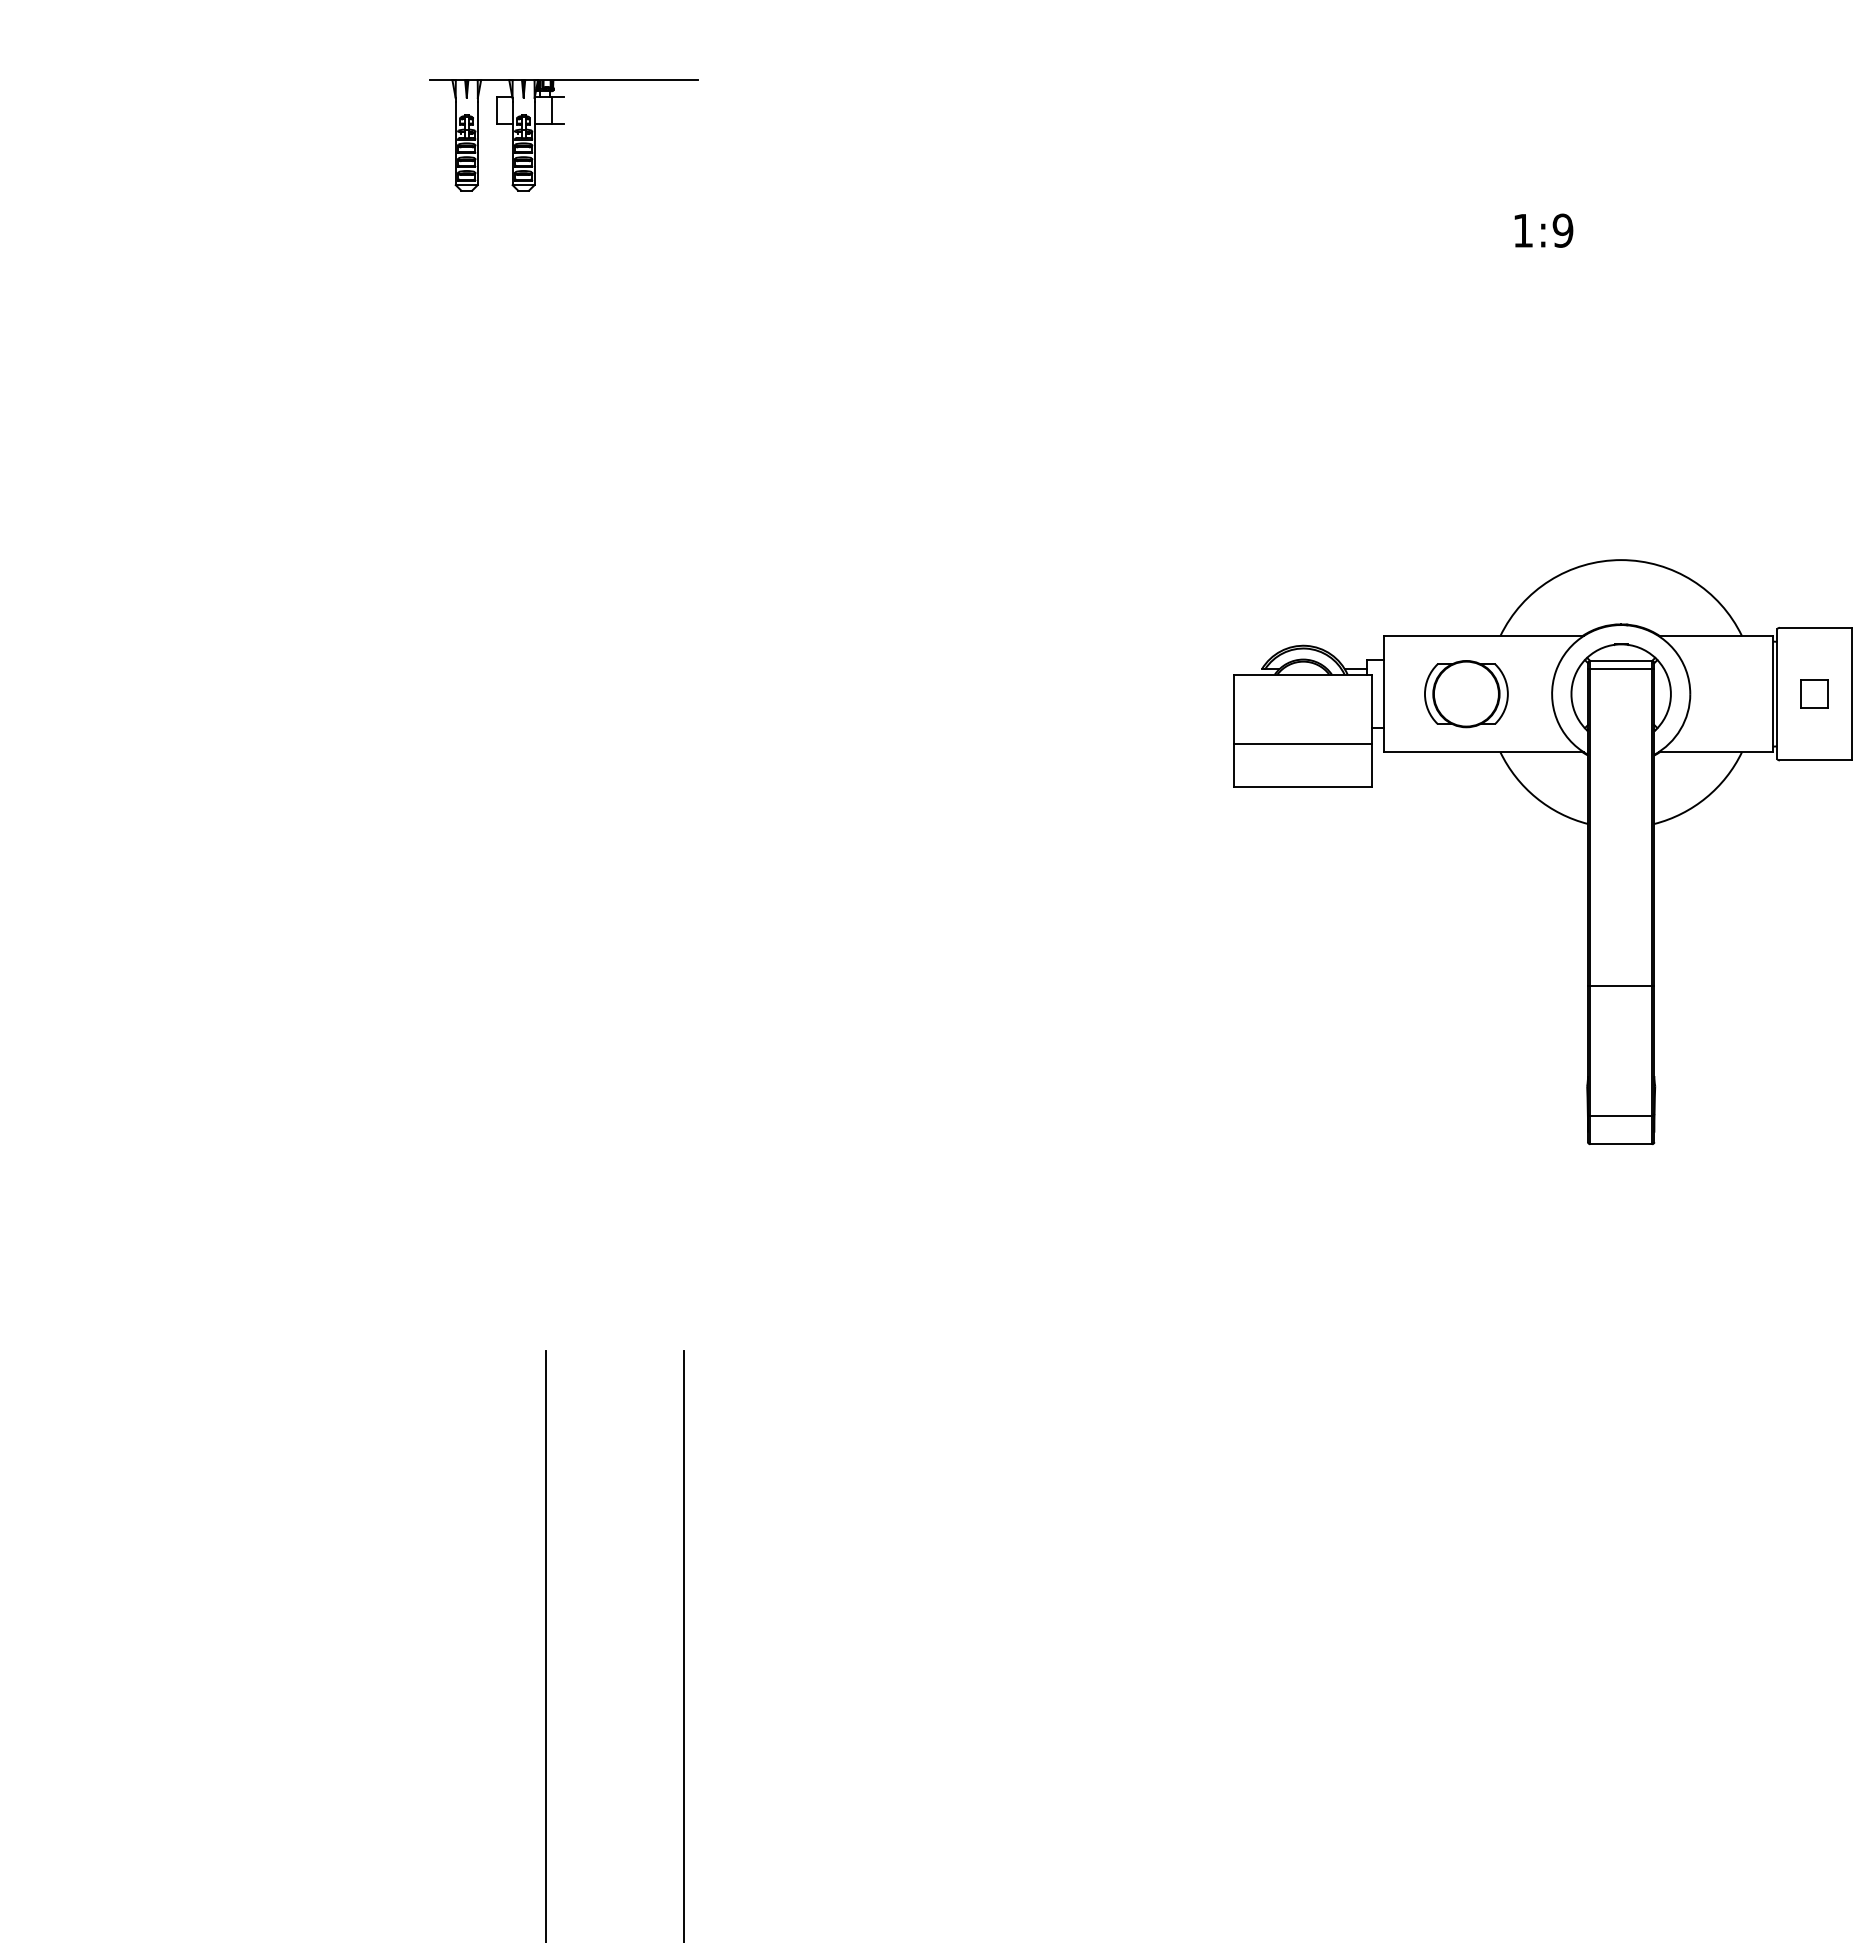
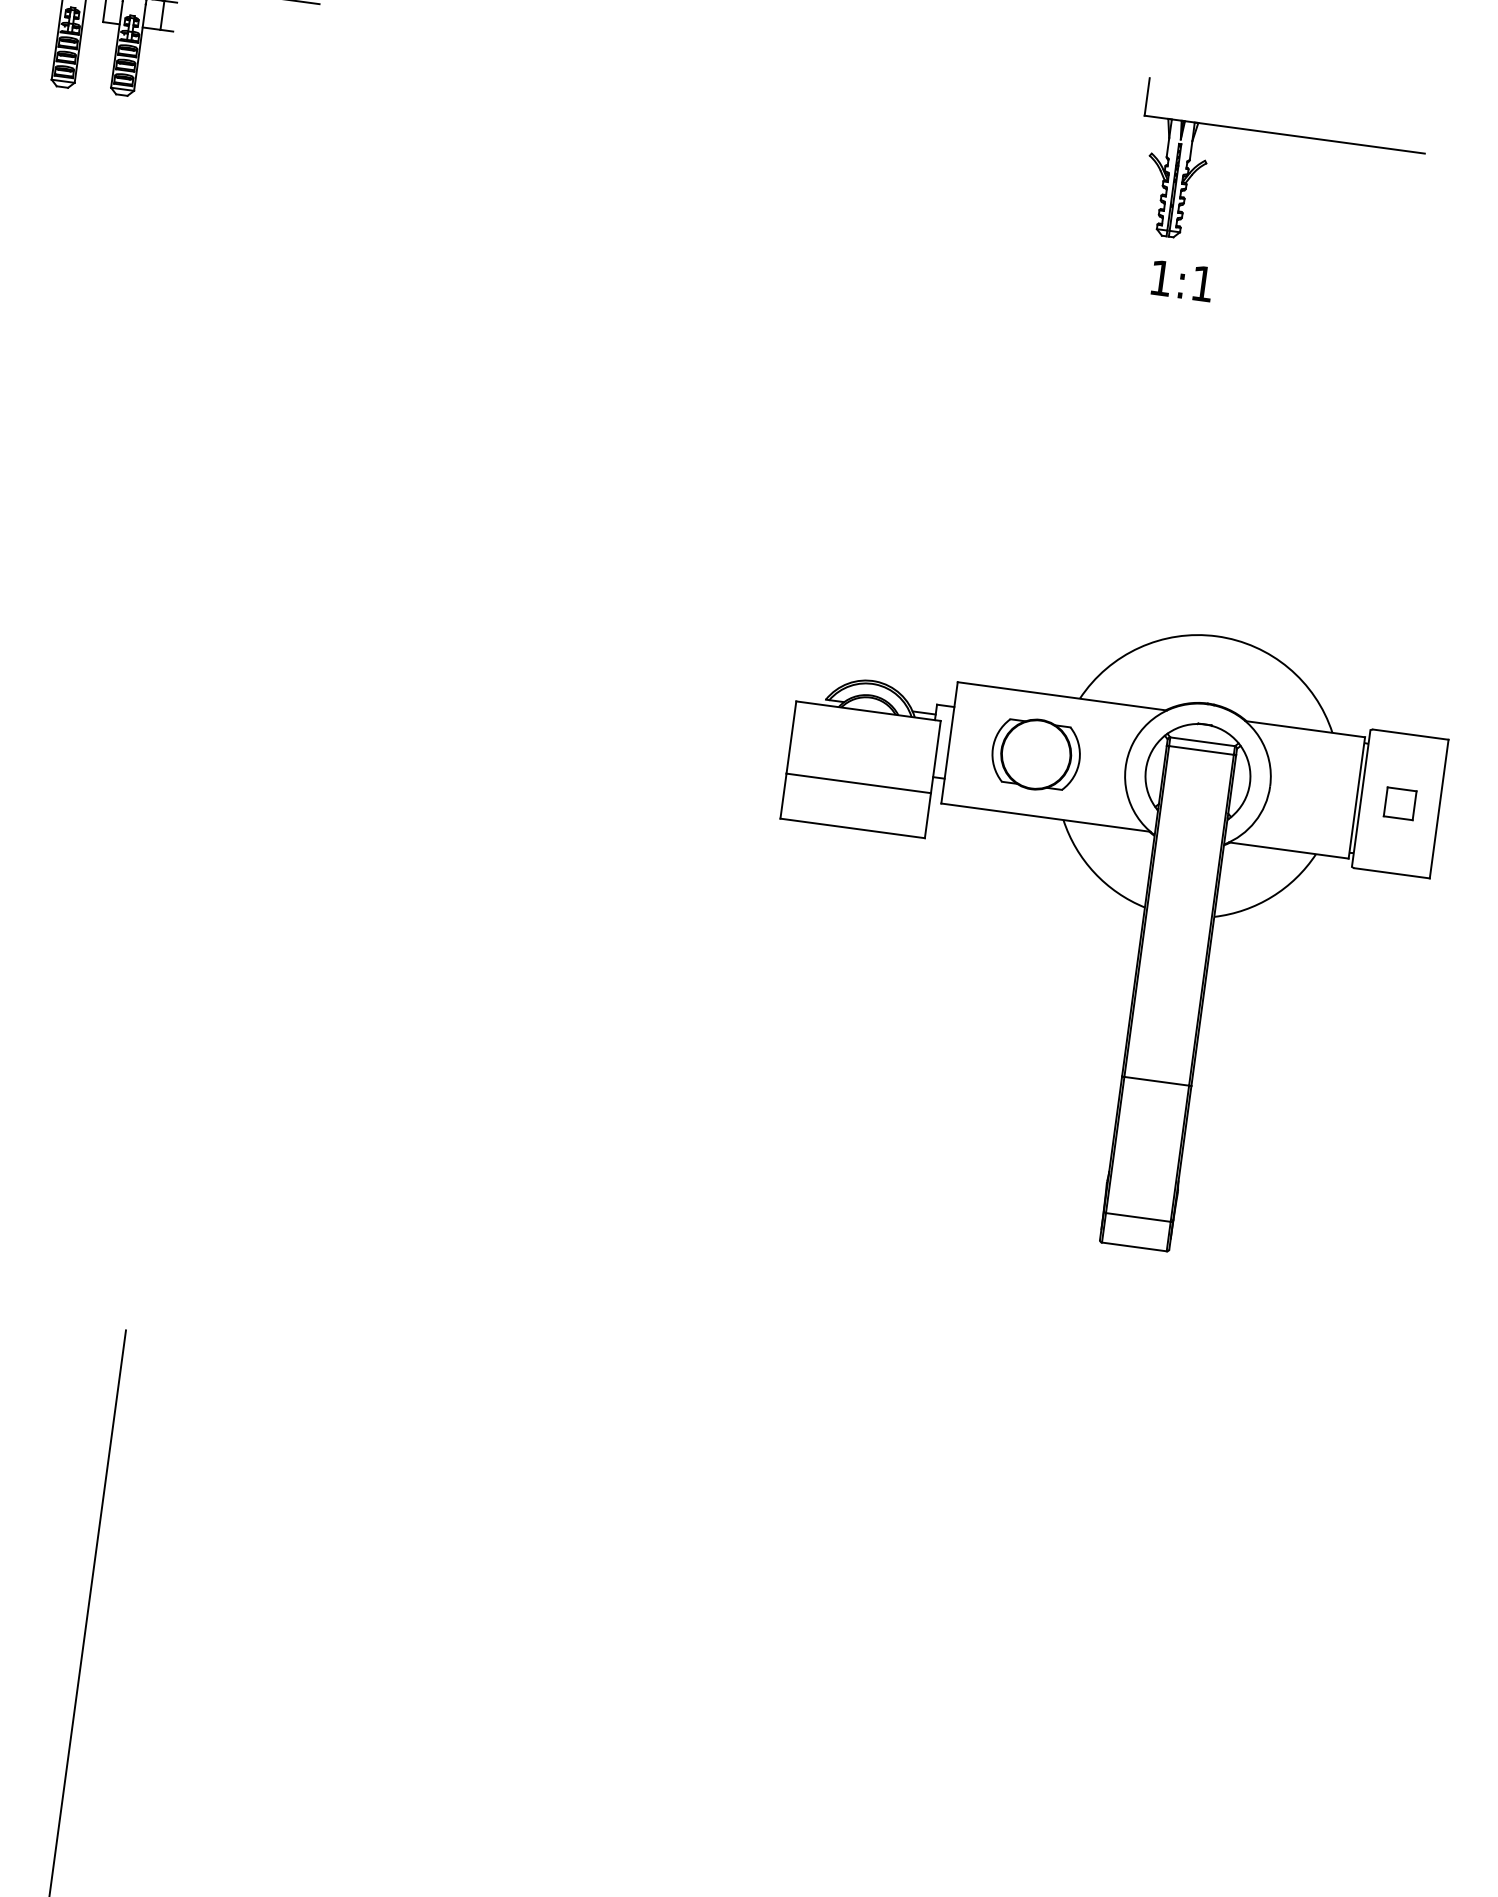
part: (1620, 80) -> (1283, 134), added
text: (1562, 230) -> (1202, 283), 1:9 -> 1:1

